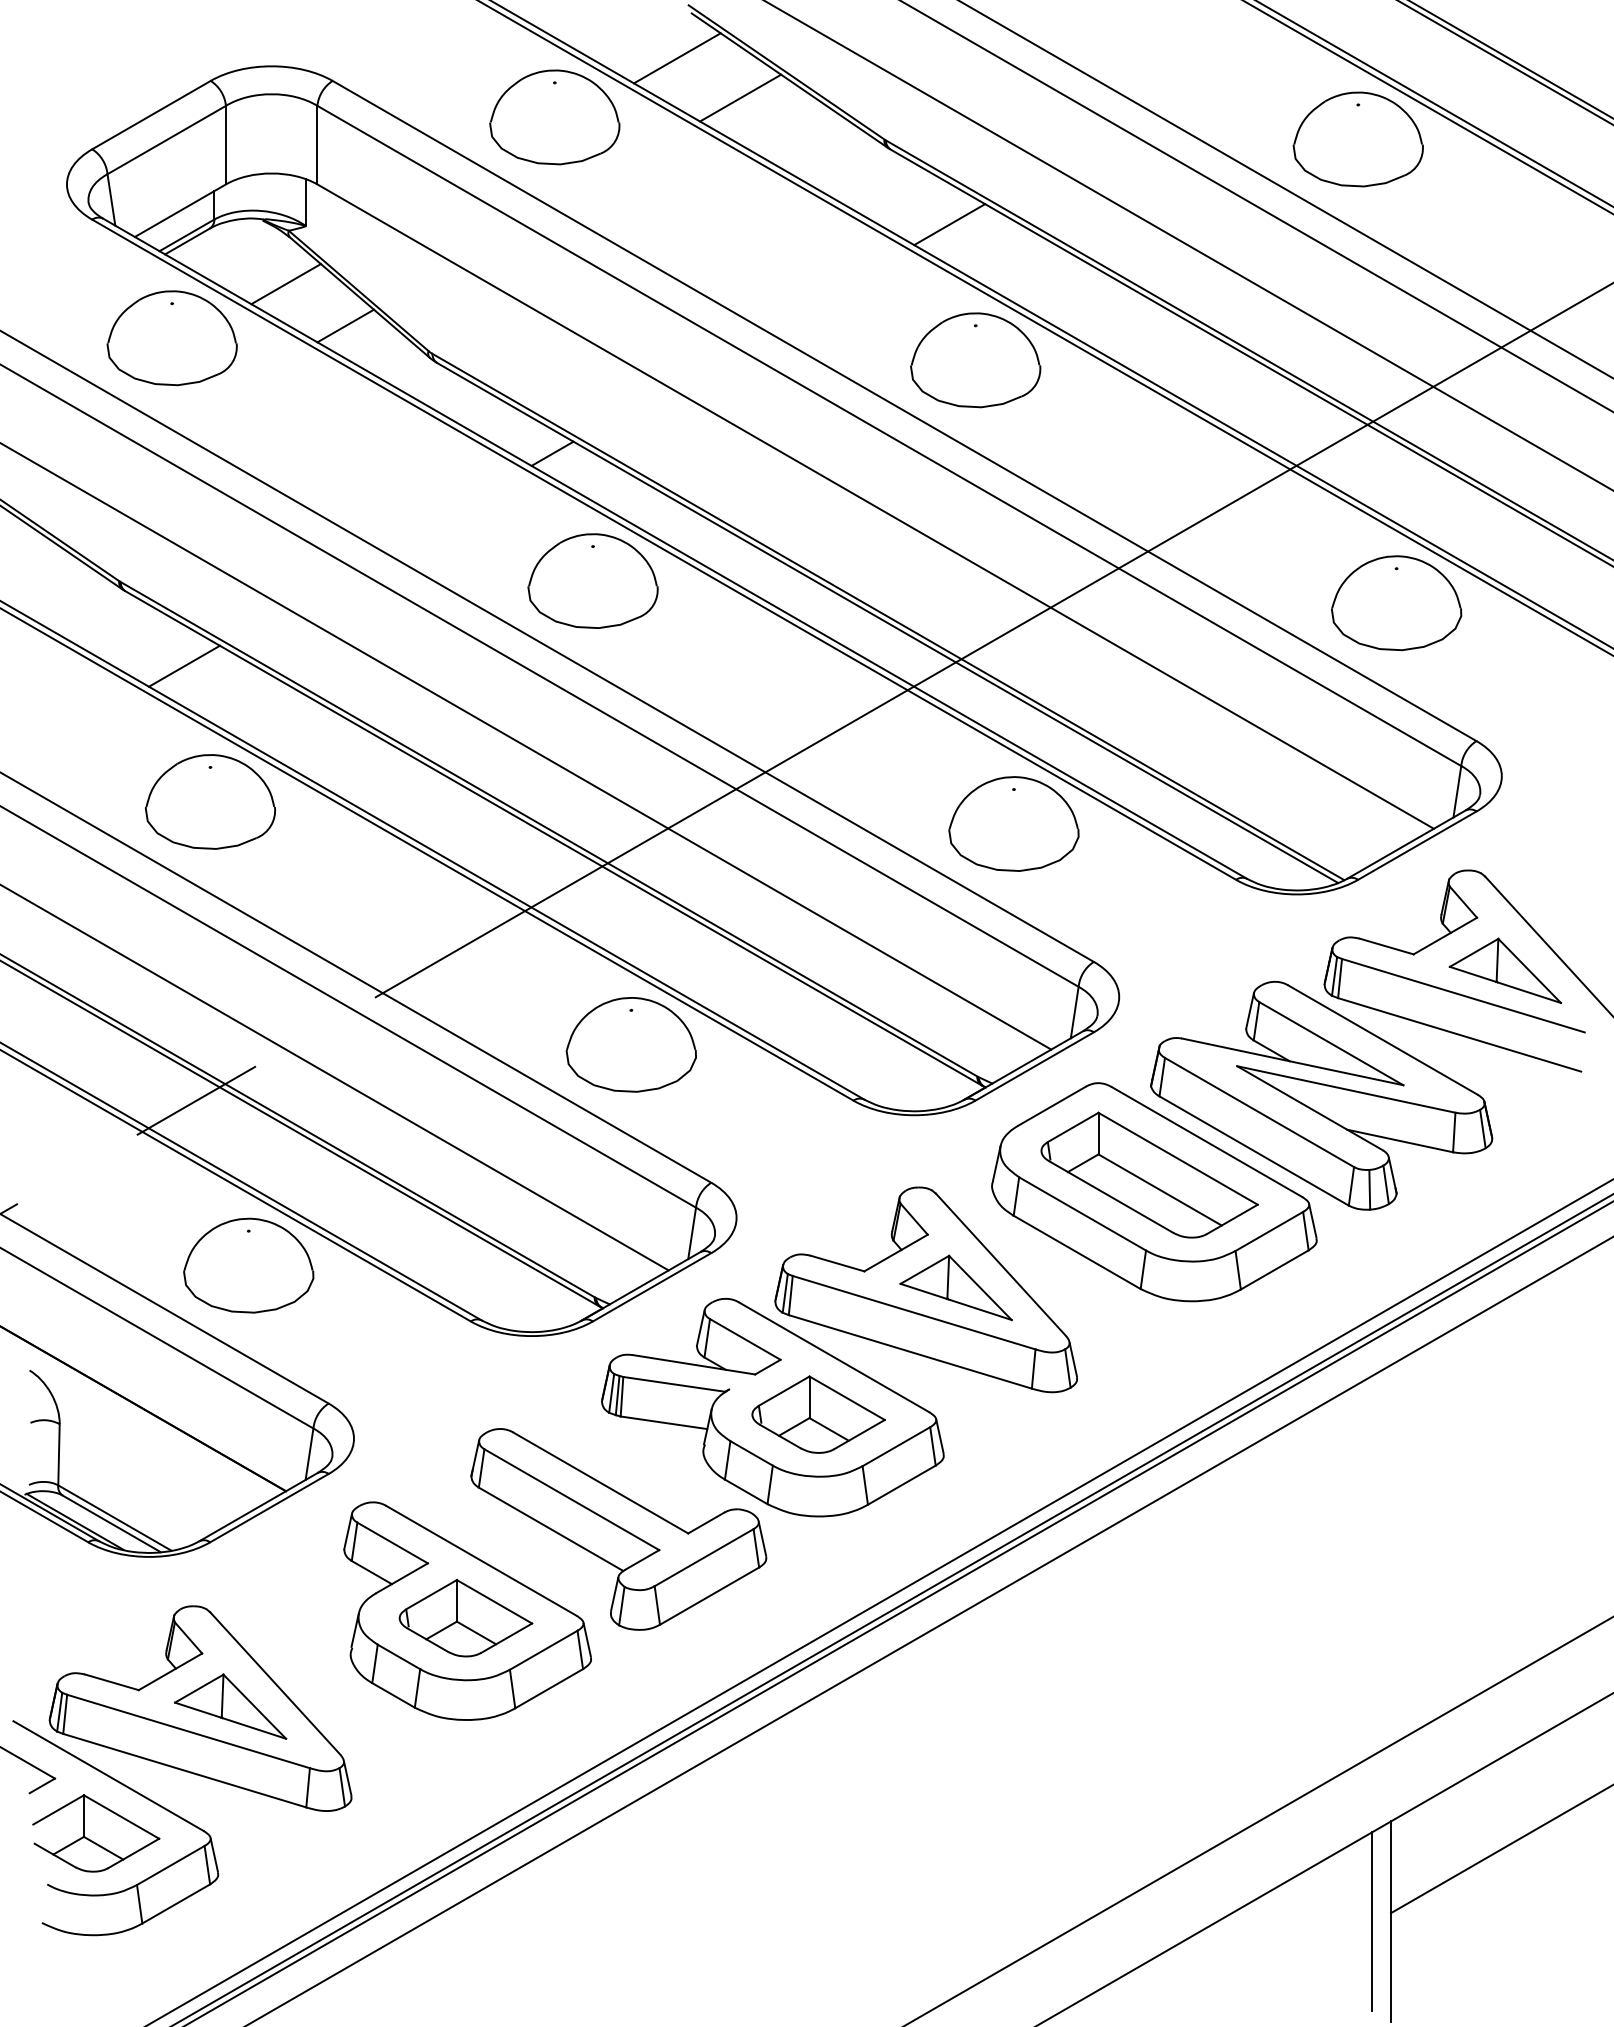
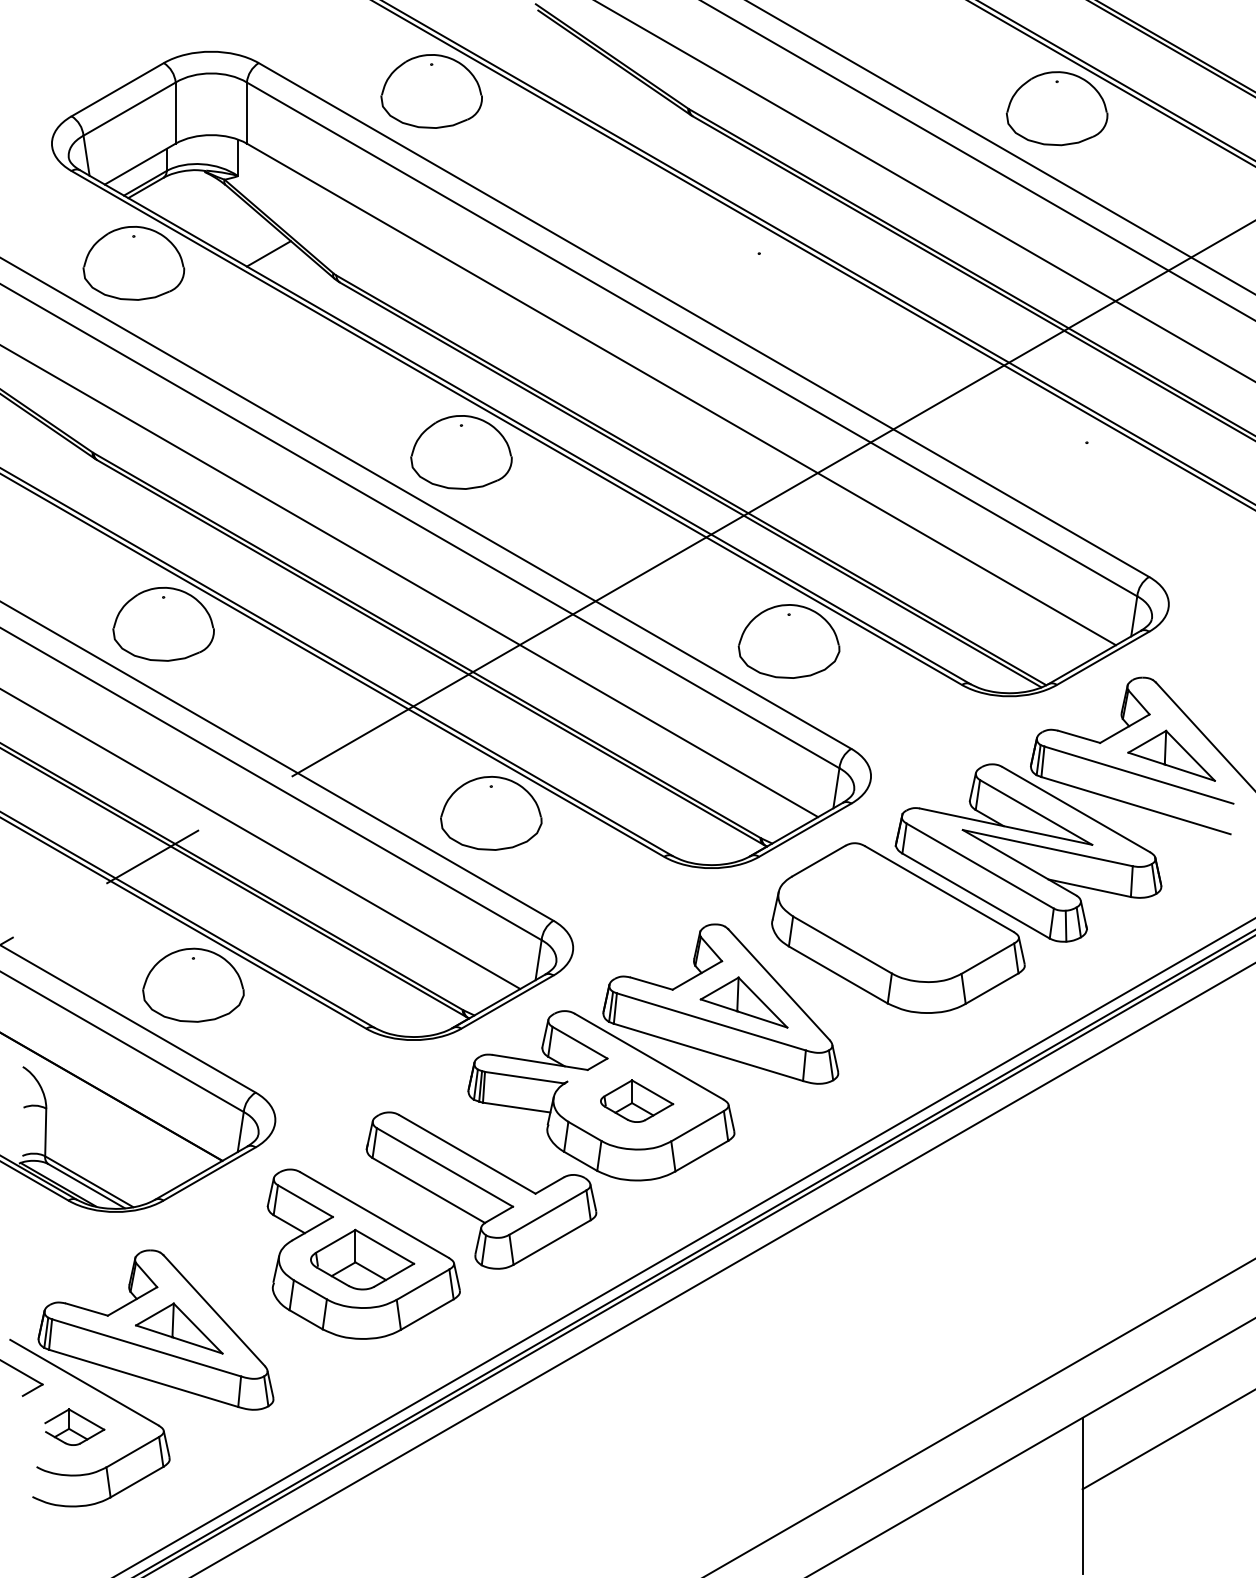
line: (676, 58) -> (526, 45), removed
line: (740, 97) -> (576, 75), removed
line: (949, 224) -> (738, 174), removed
line: (285, 284) -> (222, 221), removed
part: (975, 360) -> (759, 280), removed
line: (552, 453) -> (429, 353), removed
part: (1396, 603) -> (1086, 469), removed
line: (184, 665) -> (143, 518), removed
part: (1149, 1174) -> (894, 914), removed
part: (818, 1414) -> (636, 1101), size x0.7
part: (96, 1833) -> (74, 1427), size x0.6
line: (1372, 1921) -> (1068, 1495), removed

